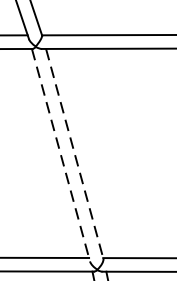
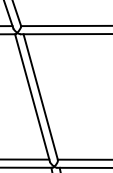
line: (74, 154) -> (40, 97), dashed -> solid
line: (60, 156) -> (32, 98), dashed -> solid

